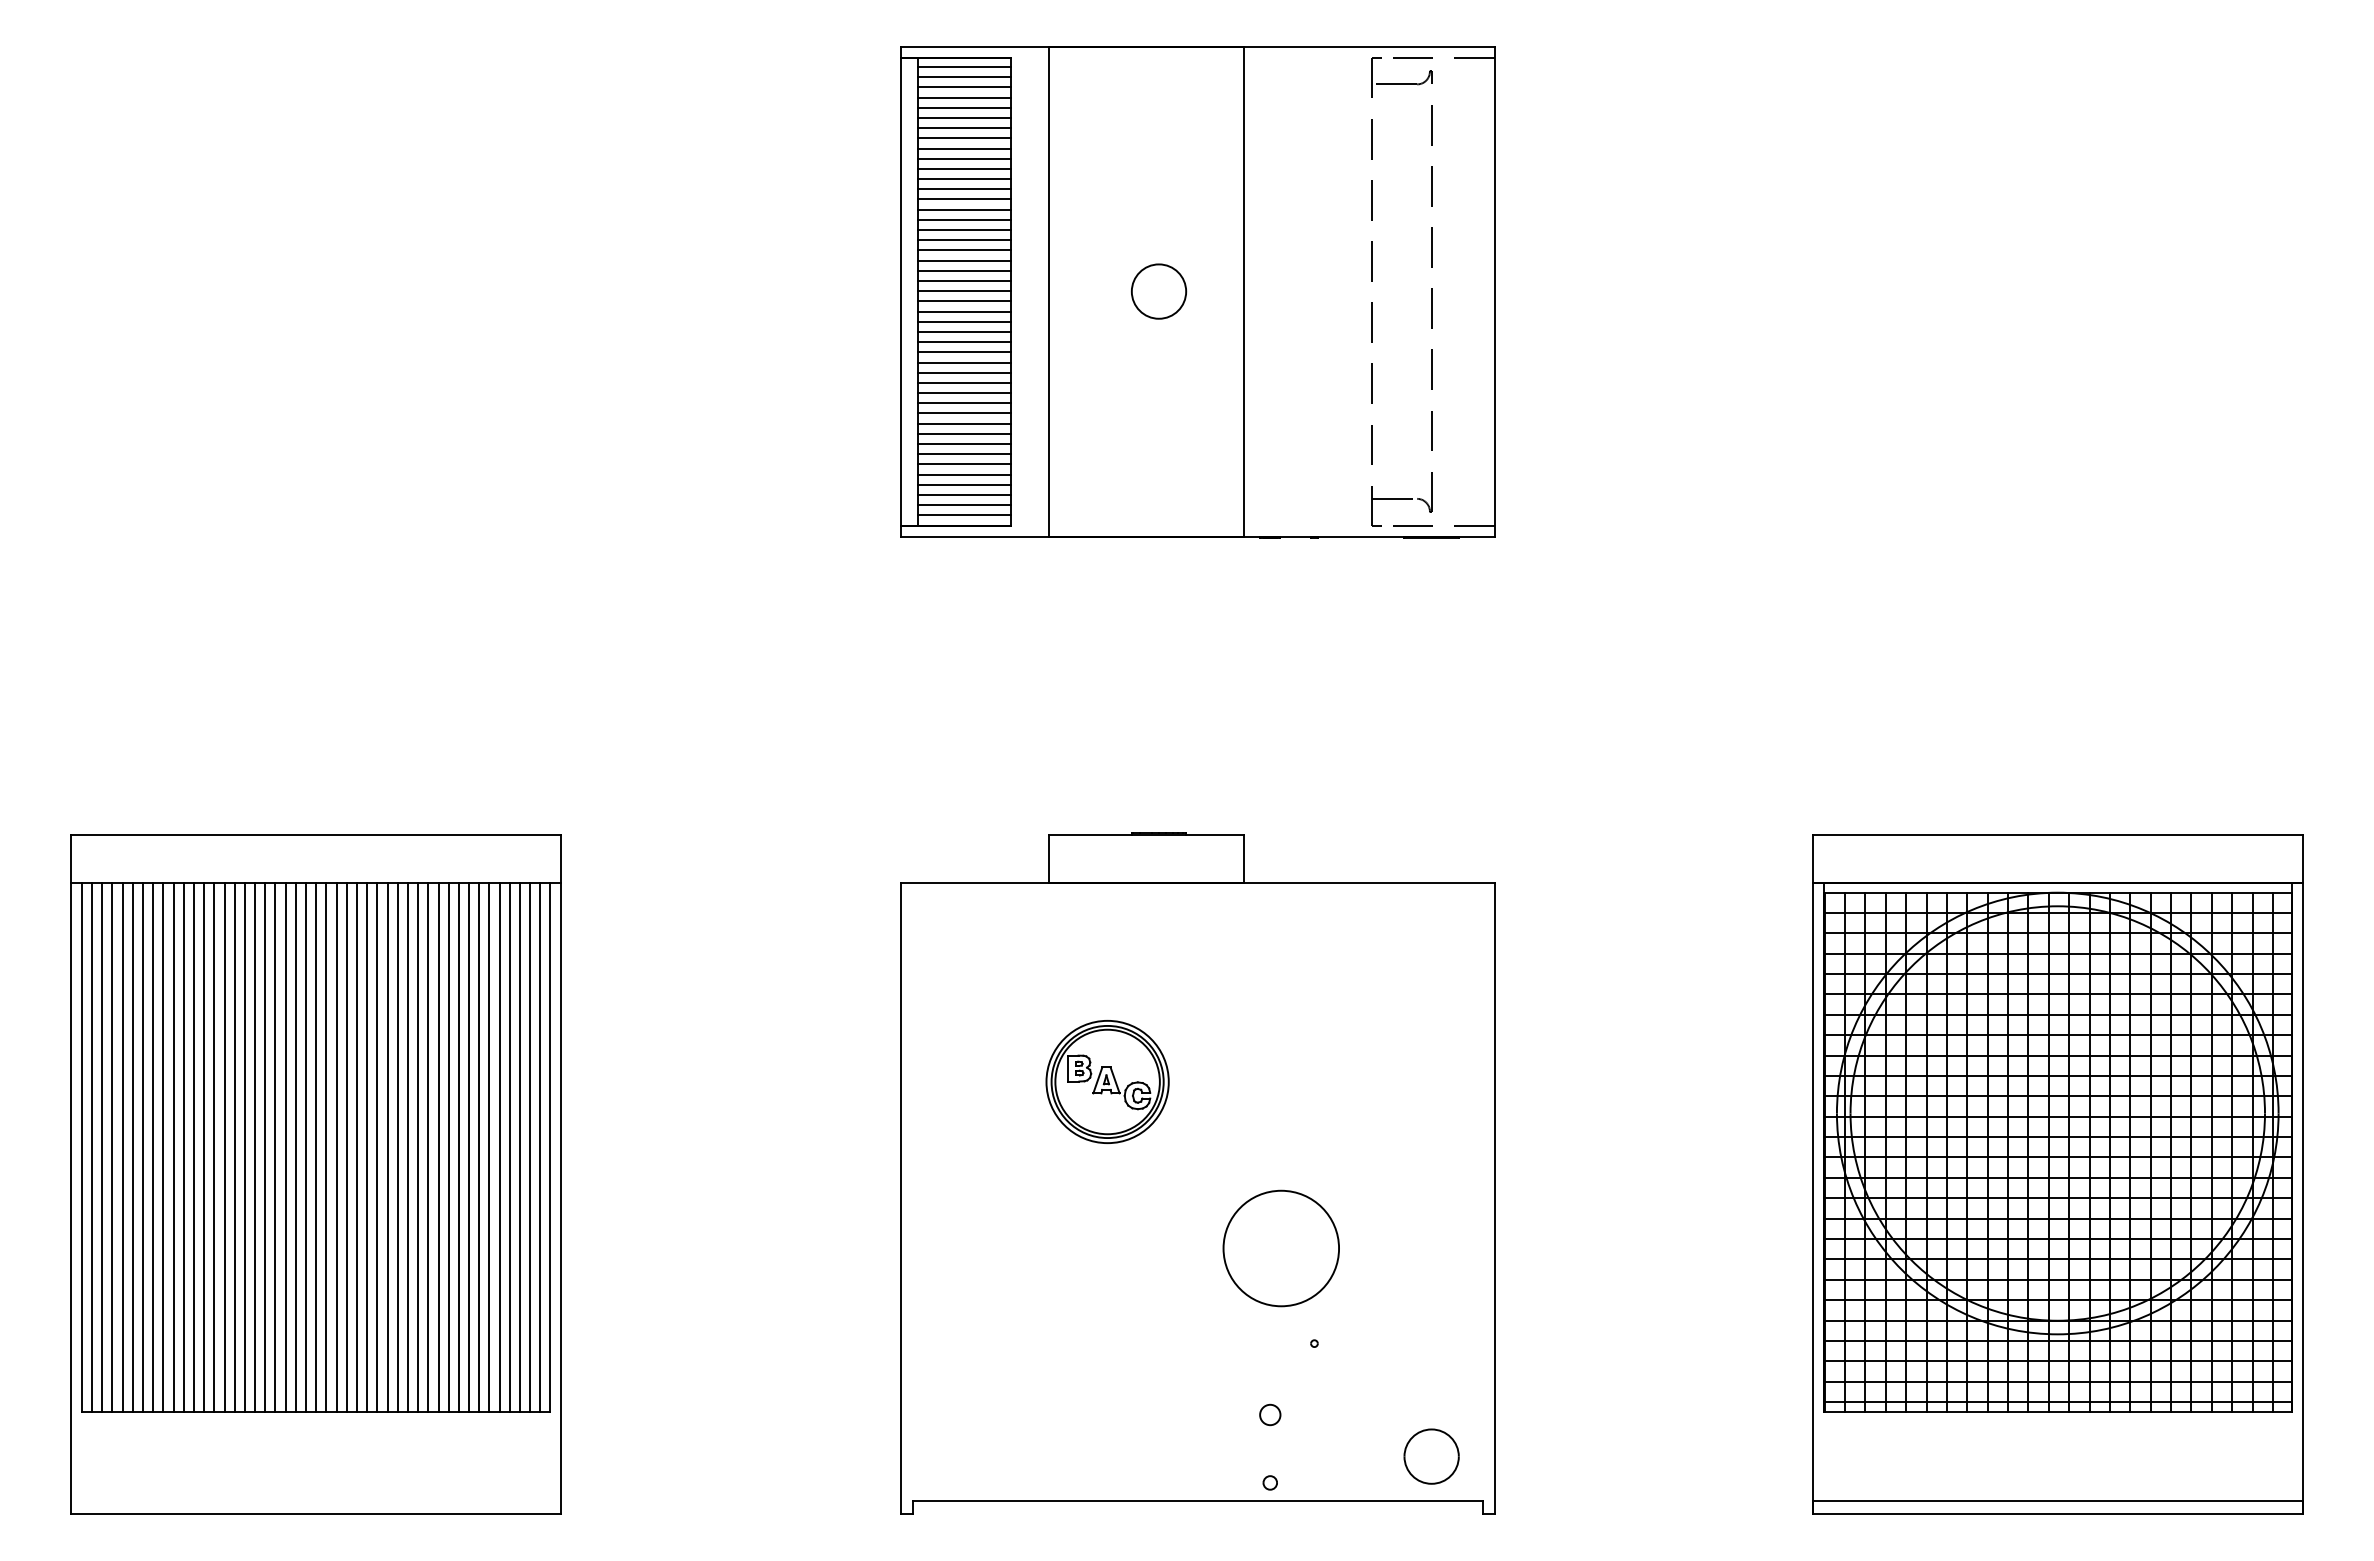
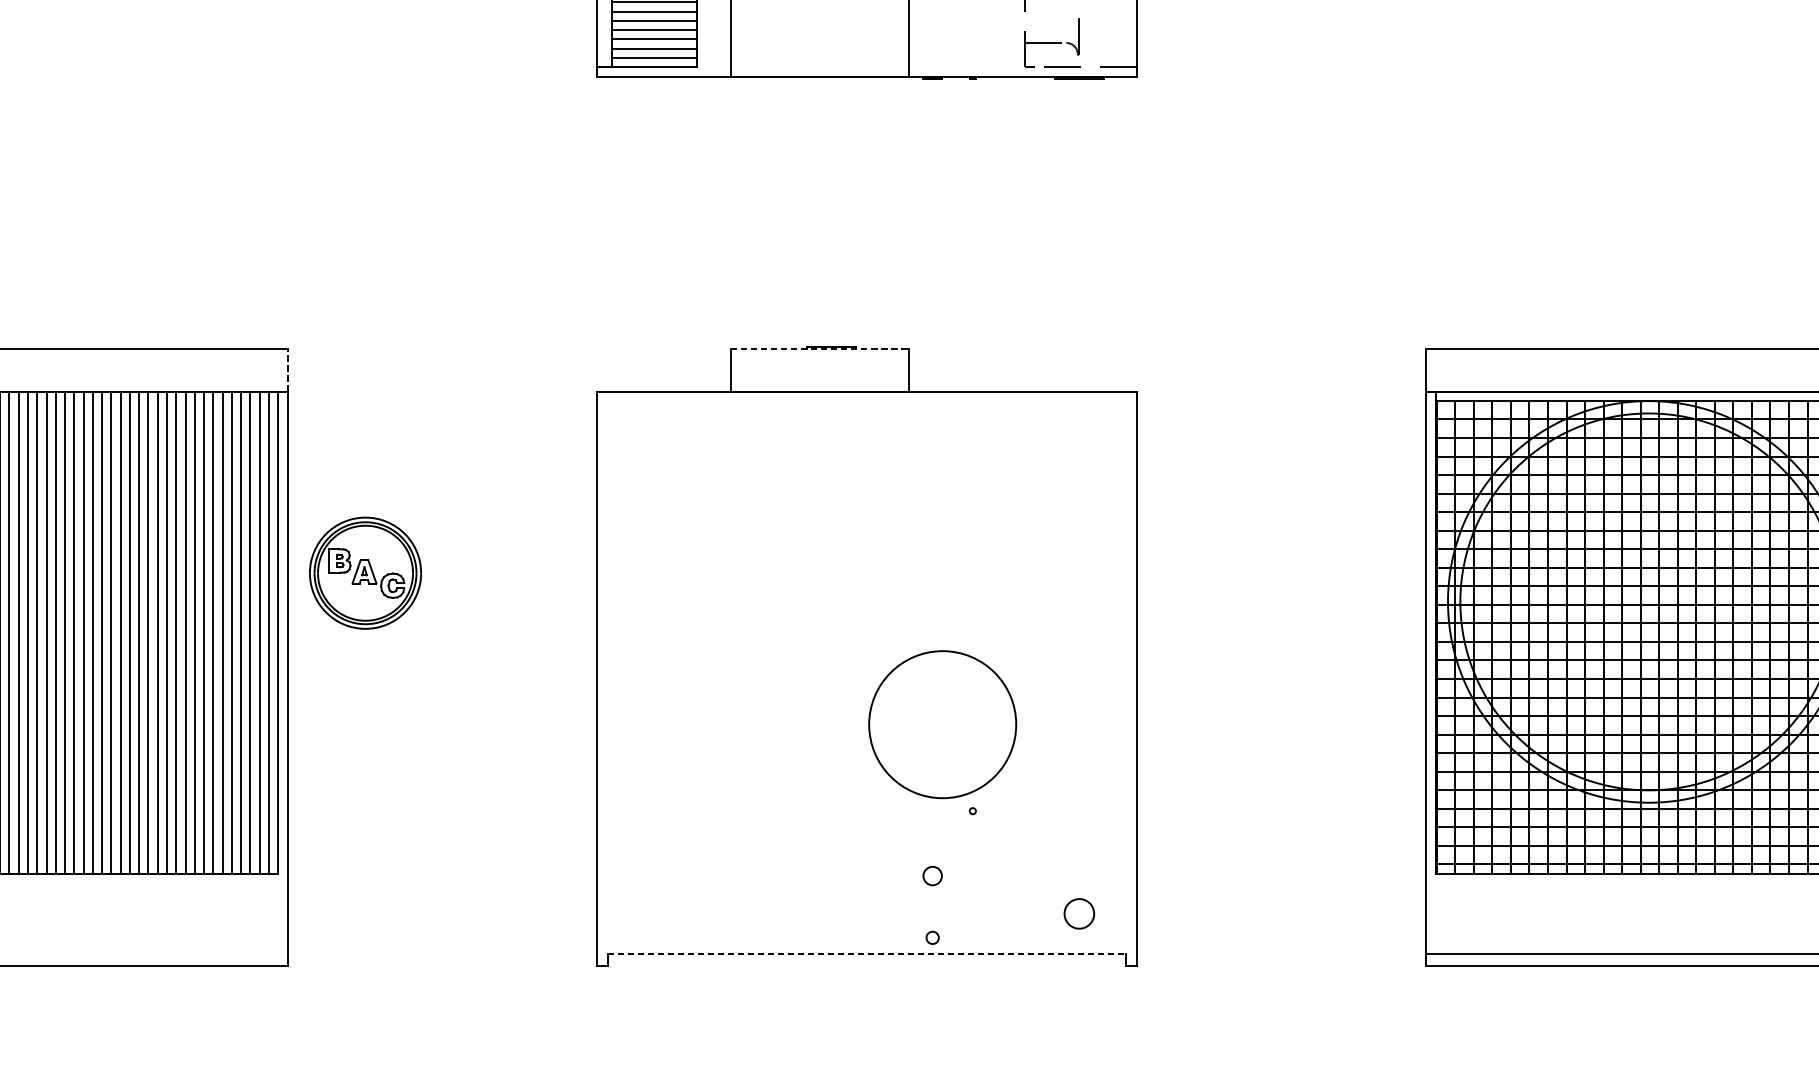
line: (1146, 834) -> (820, 348), solid -> dashed
line: (561, 858) -> (288, 369), solid -> dashed
part: (1107, 1081) -> (365, 572), moved
circle: (1281, 1248) -> (942, 724), size x1.4
part: (1431, 1456) -> (1079, 913), size x0.6
line: (1197, 1500) -> (866, 953), solid -> dashed

